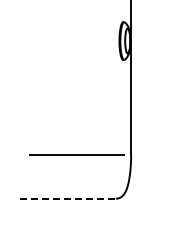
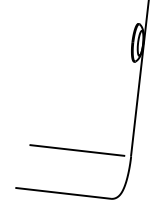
line: (68, 198) -> (63, 193), dashed -> solid

